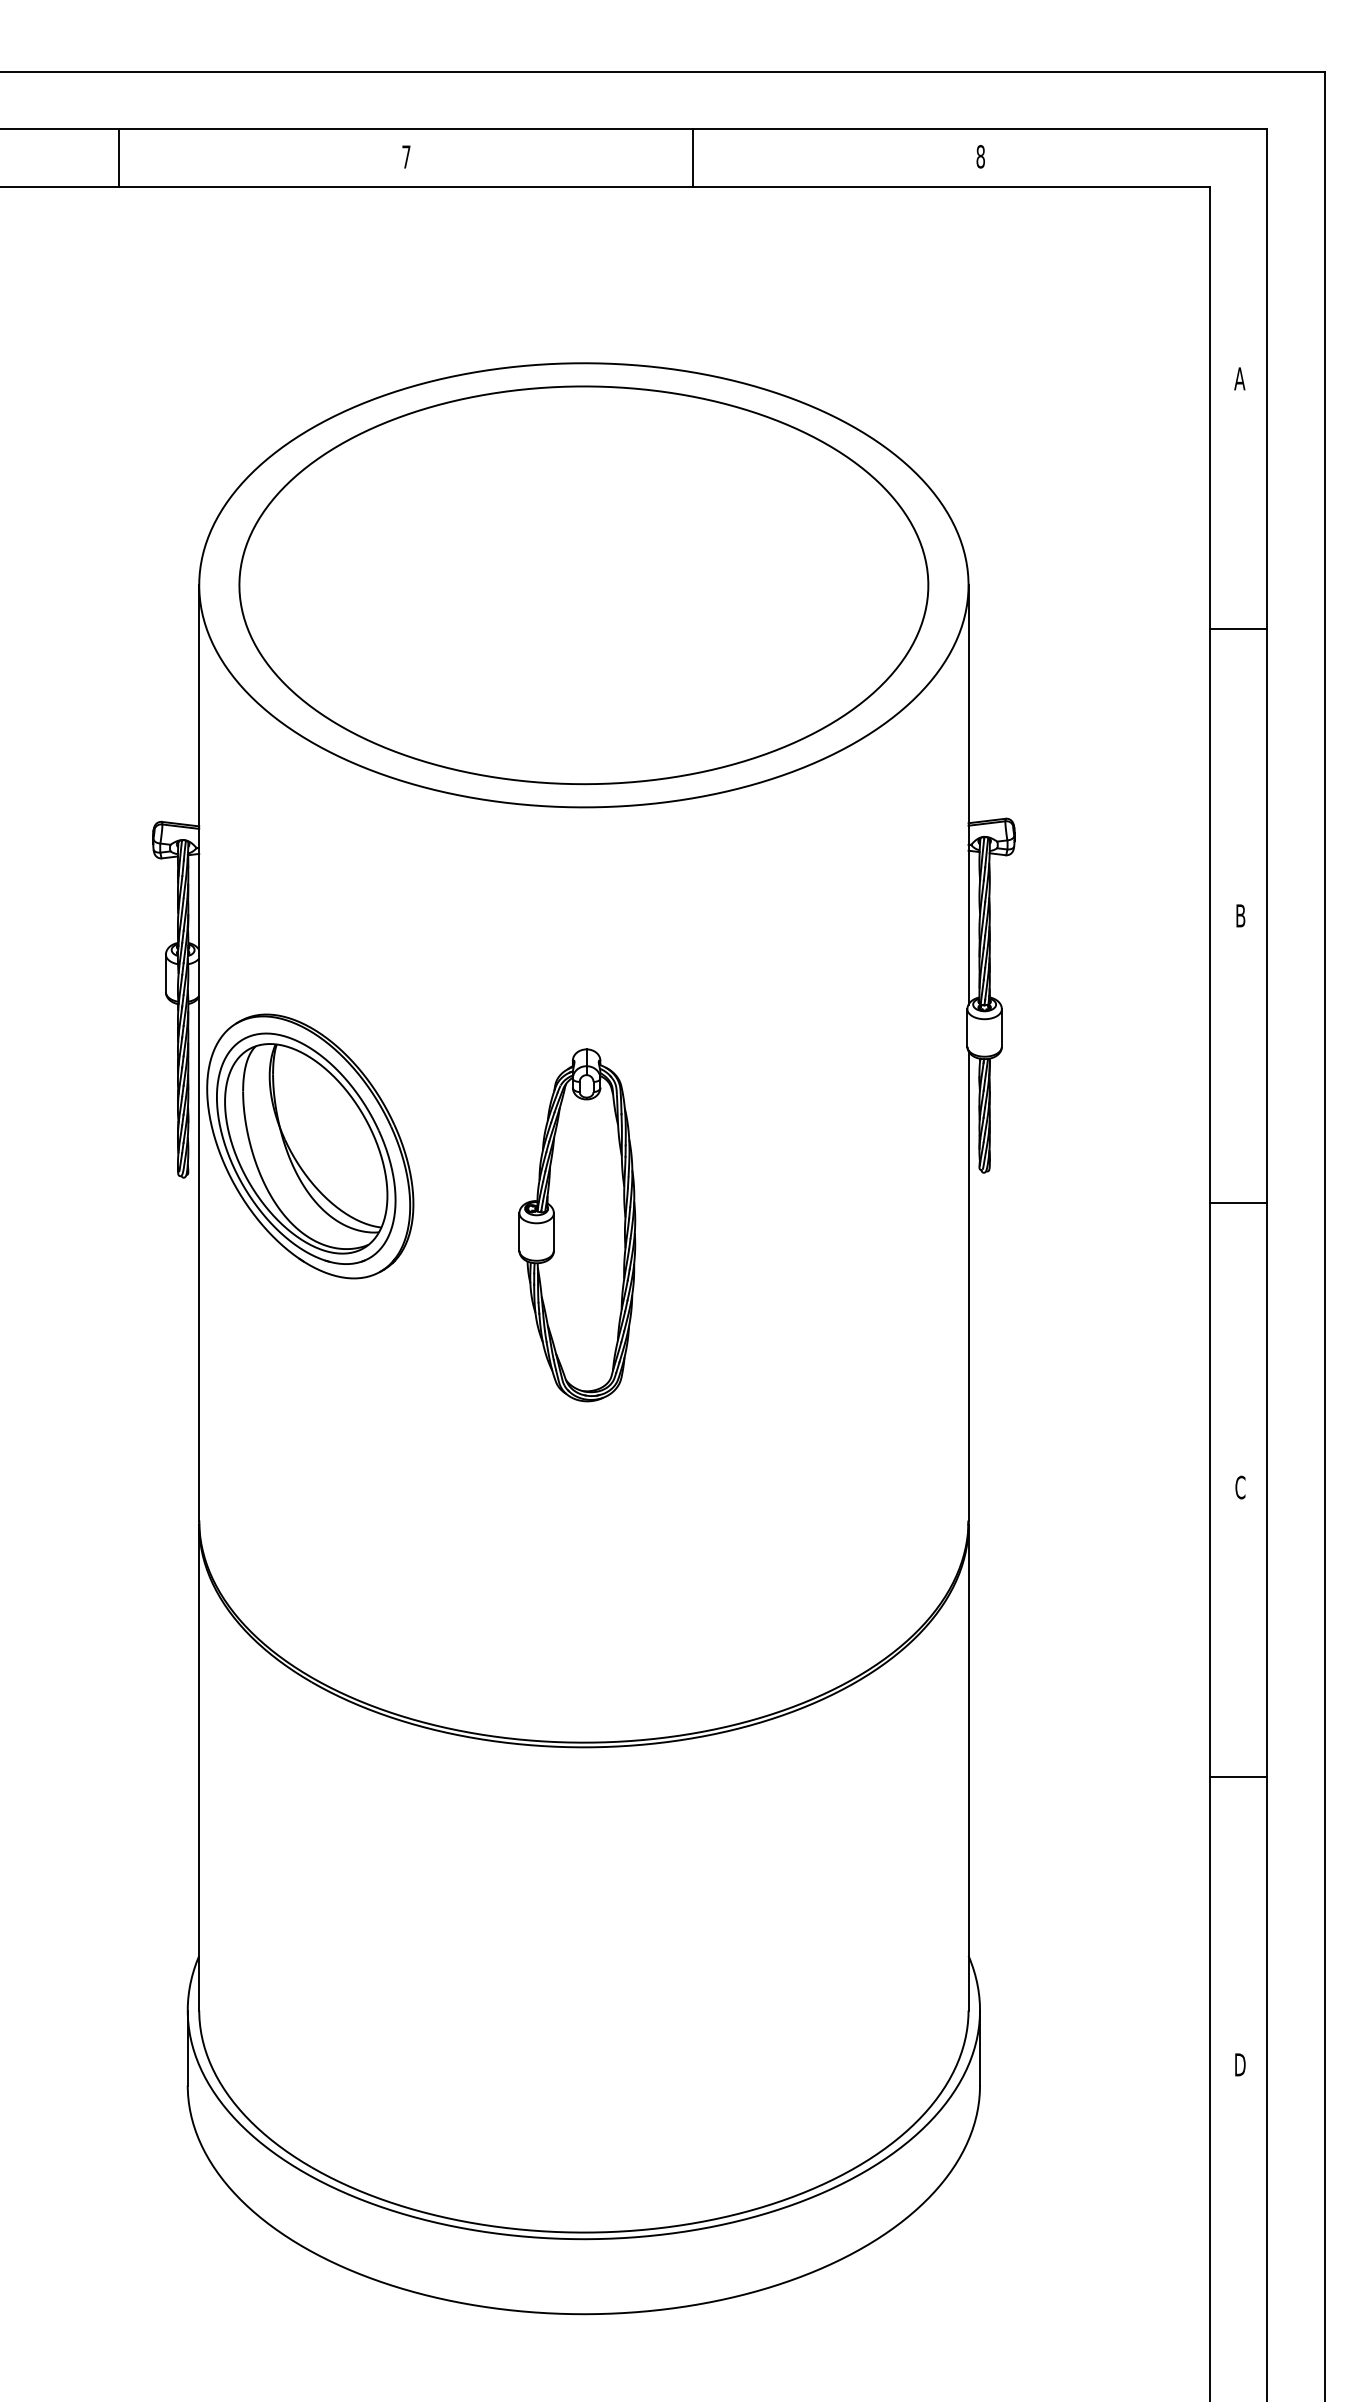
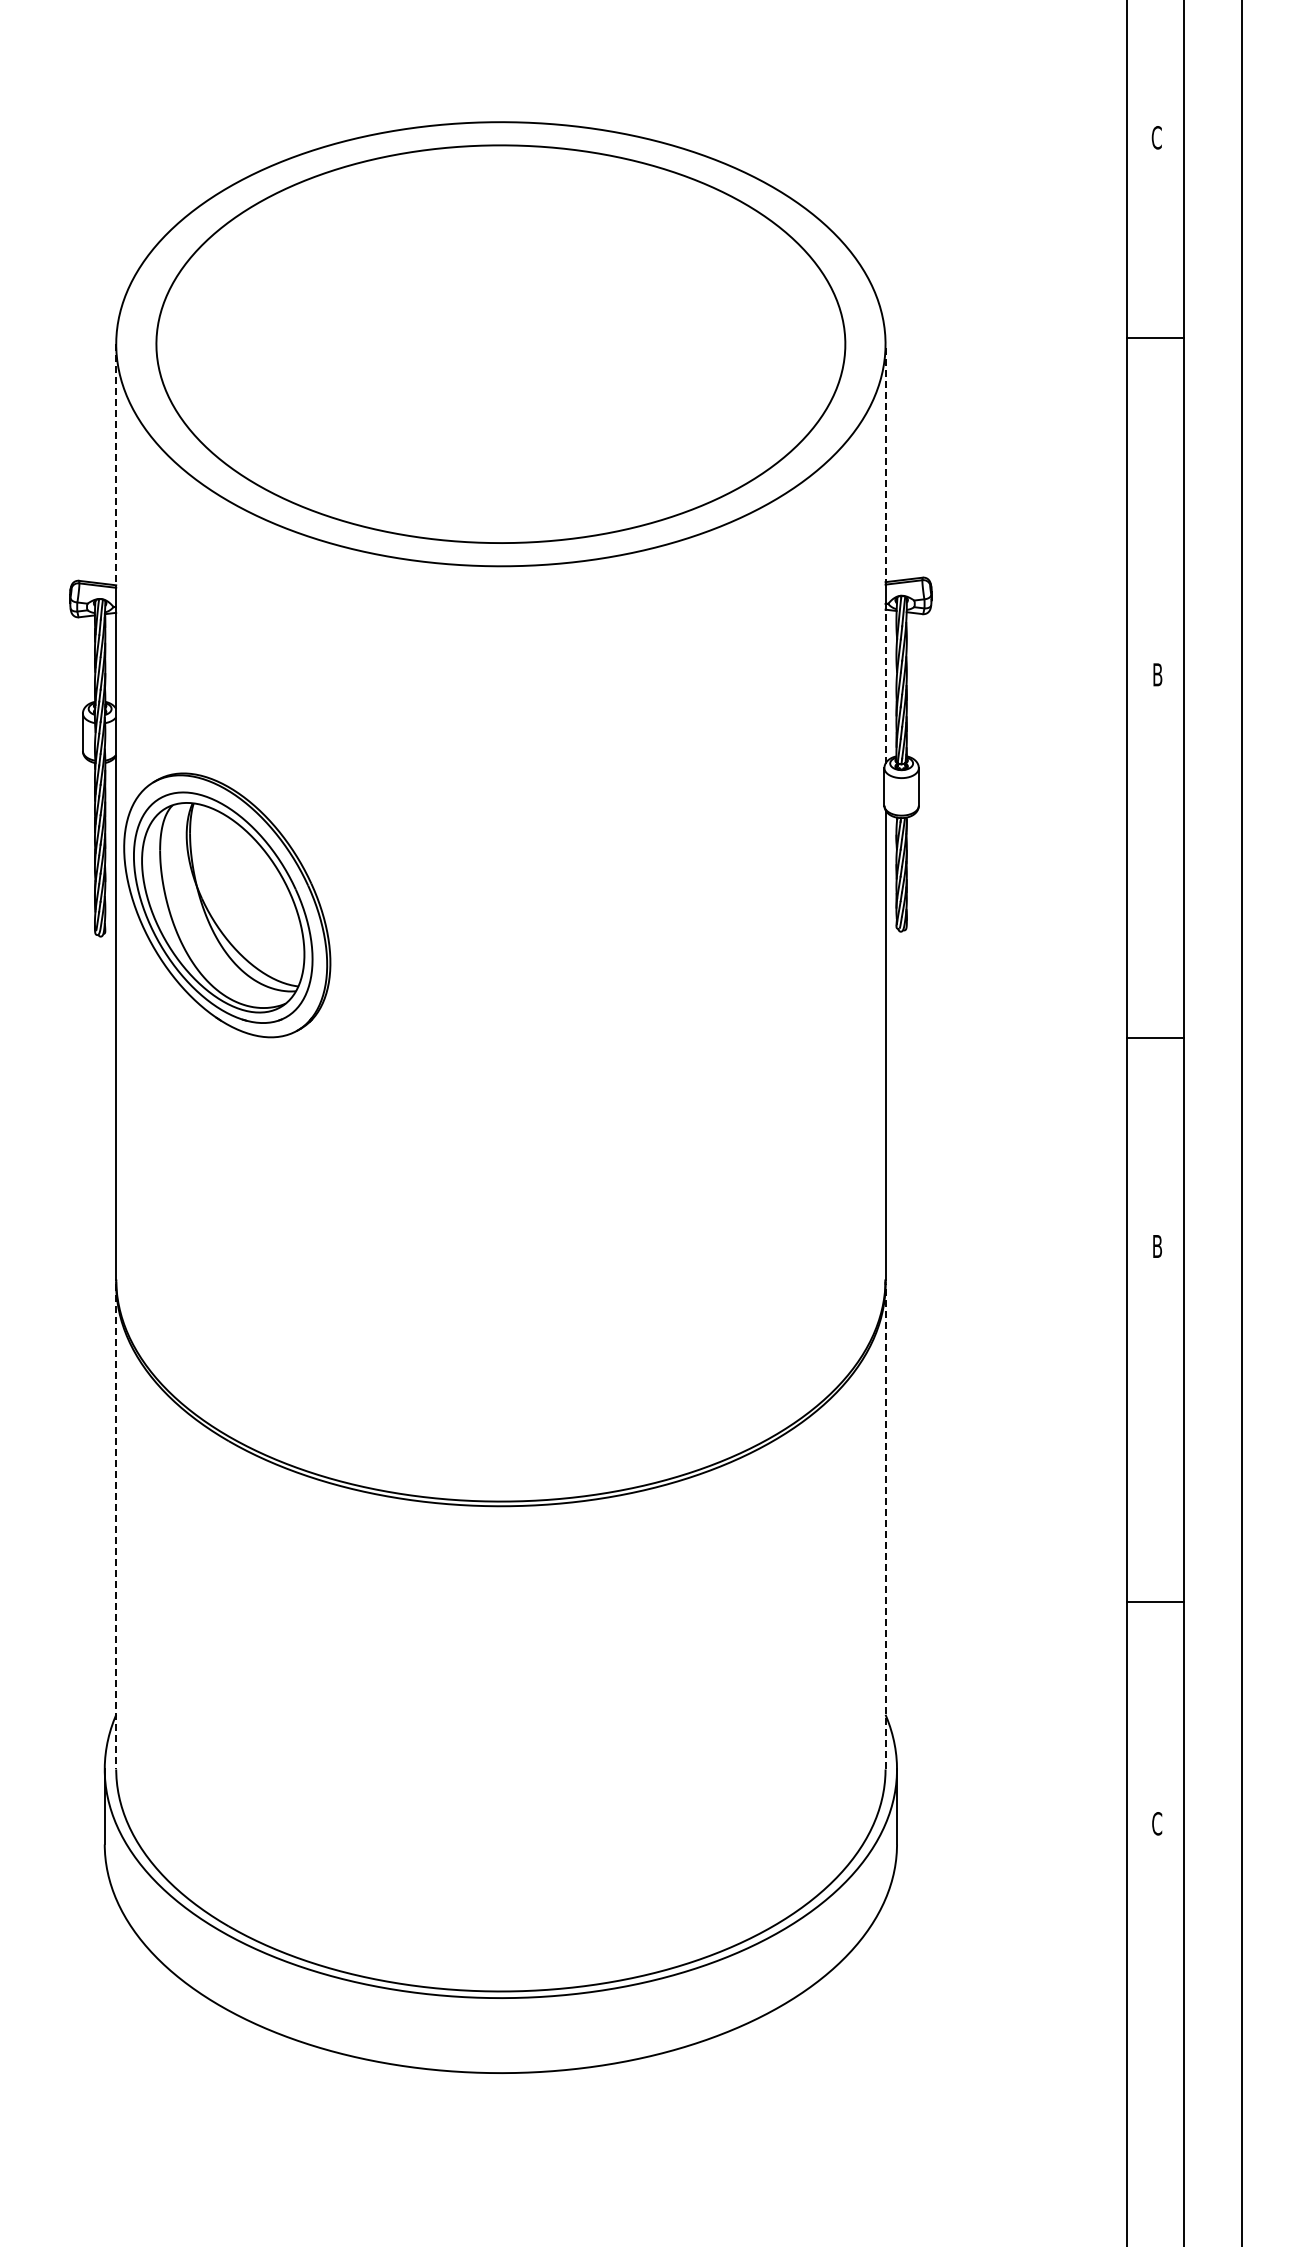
text: (1239, 378) -> (1156, 137), A -> C
line: (1238, 628) -> (1155, 337), moved
line: (968, 705) -> (885, 464), solid -> dashed
line: (199, 706) -> (116, 465), solid -> dashed
line: (968, 927) -> (885, 686), solid -> dashed
line: (1238, 1203) -> (1155, 1038), moved
part: (577, 1225) -> (494, 984), removed
text: (1240, 1487) -> (1157, 1246), C -> B
line: (199, 1767) -> (116, 1526), solid -> dashed
line: (968, 1767) -> (885, 1526), solid -> dashed
line: (1238, 1777) -> (1155, 1602), moved
text: (1240, 2064) -> (1157, 1823), D -> C

